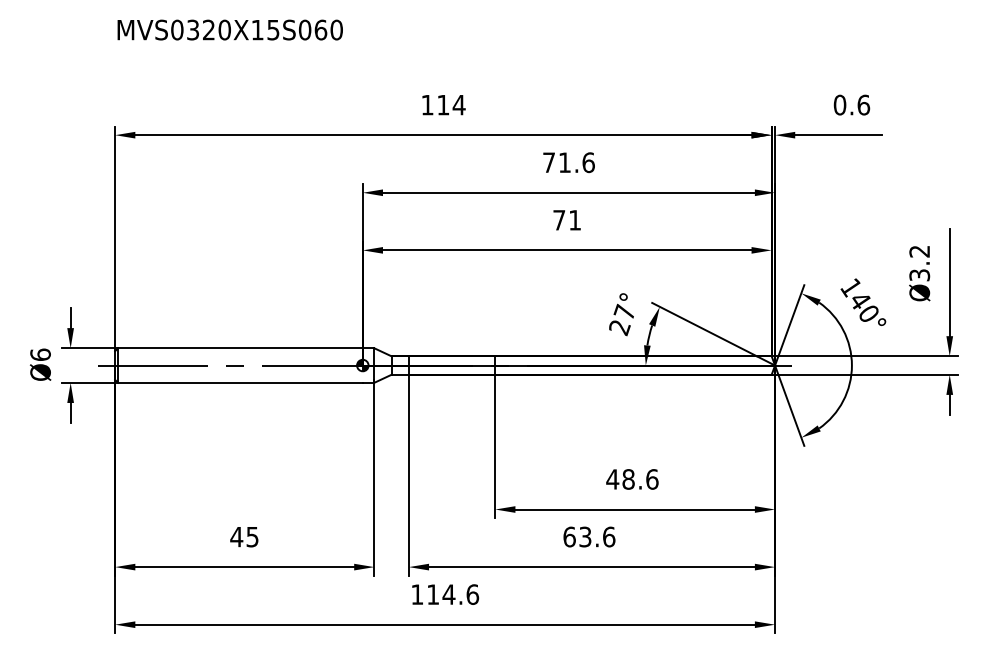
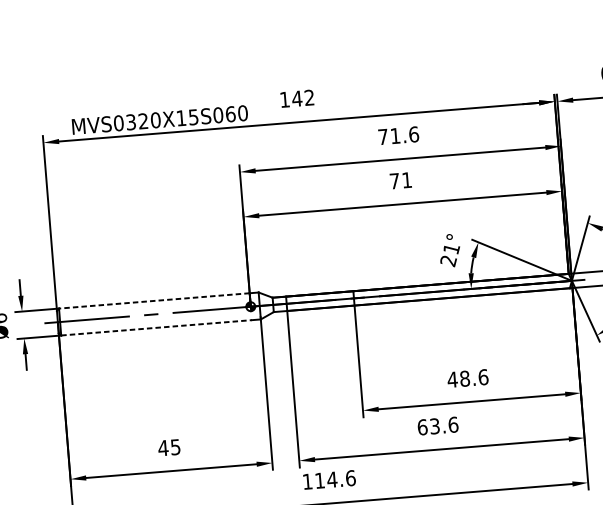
text: (229, 29) -> (159, 119), moved
text: (450, 104) -> (302, 97), 114 -> 142
text: (624, 311) -> (451, 248), 27° -> 21°
line: (239, 348) -> (153, 301), solid -> dashed
line: (240, 382) -> (156, 327), solid -> dashed

